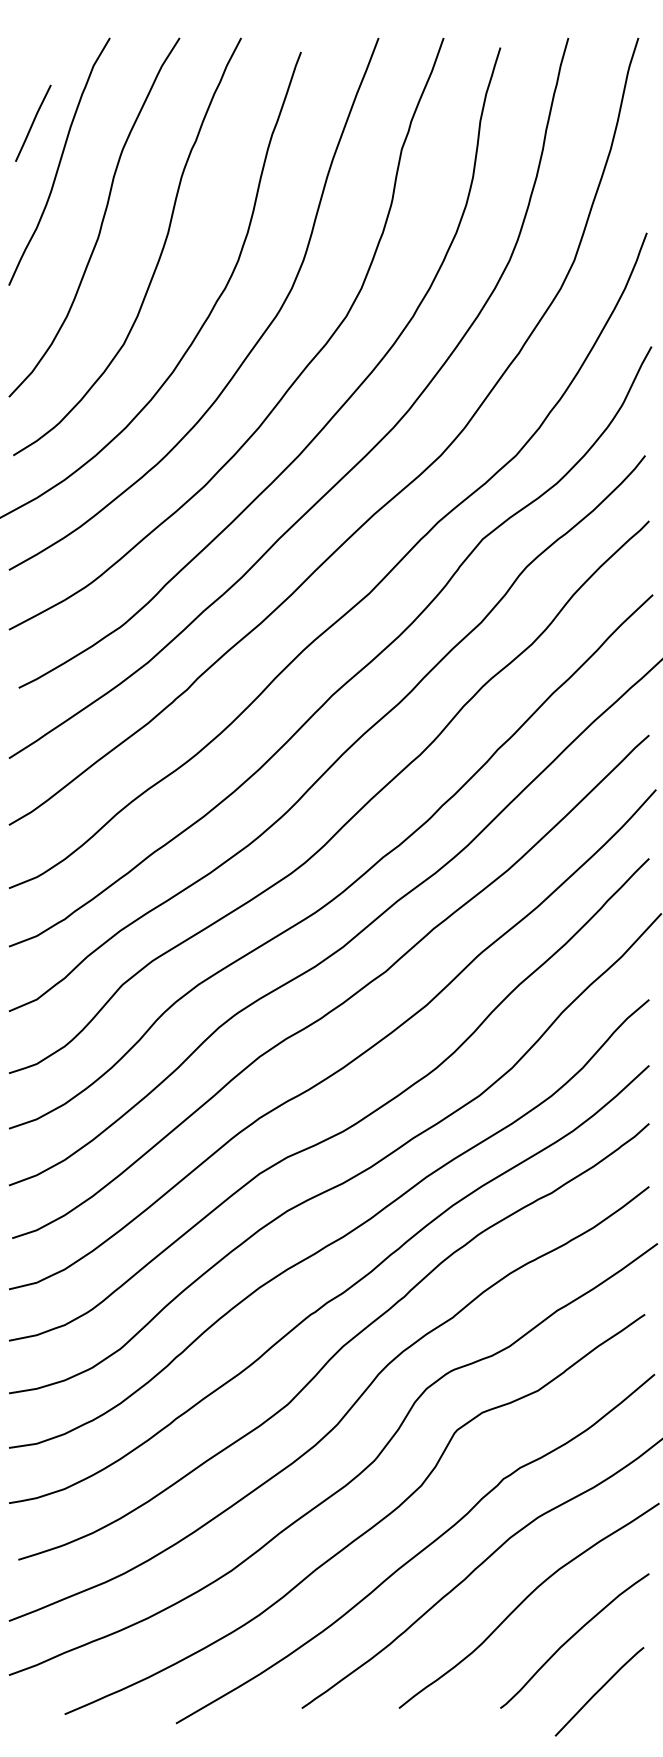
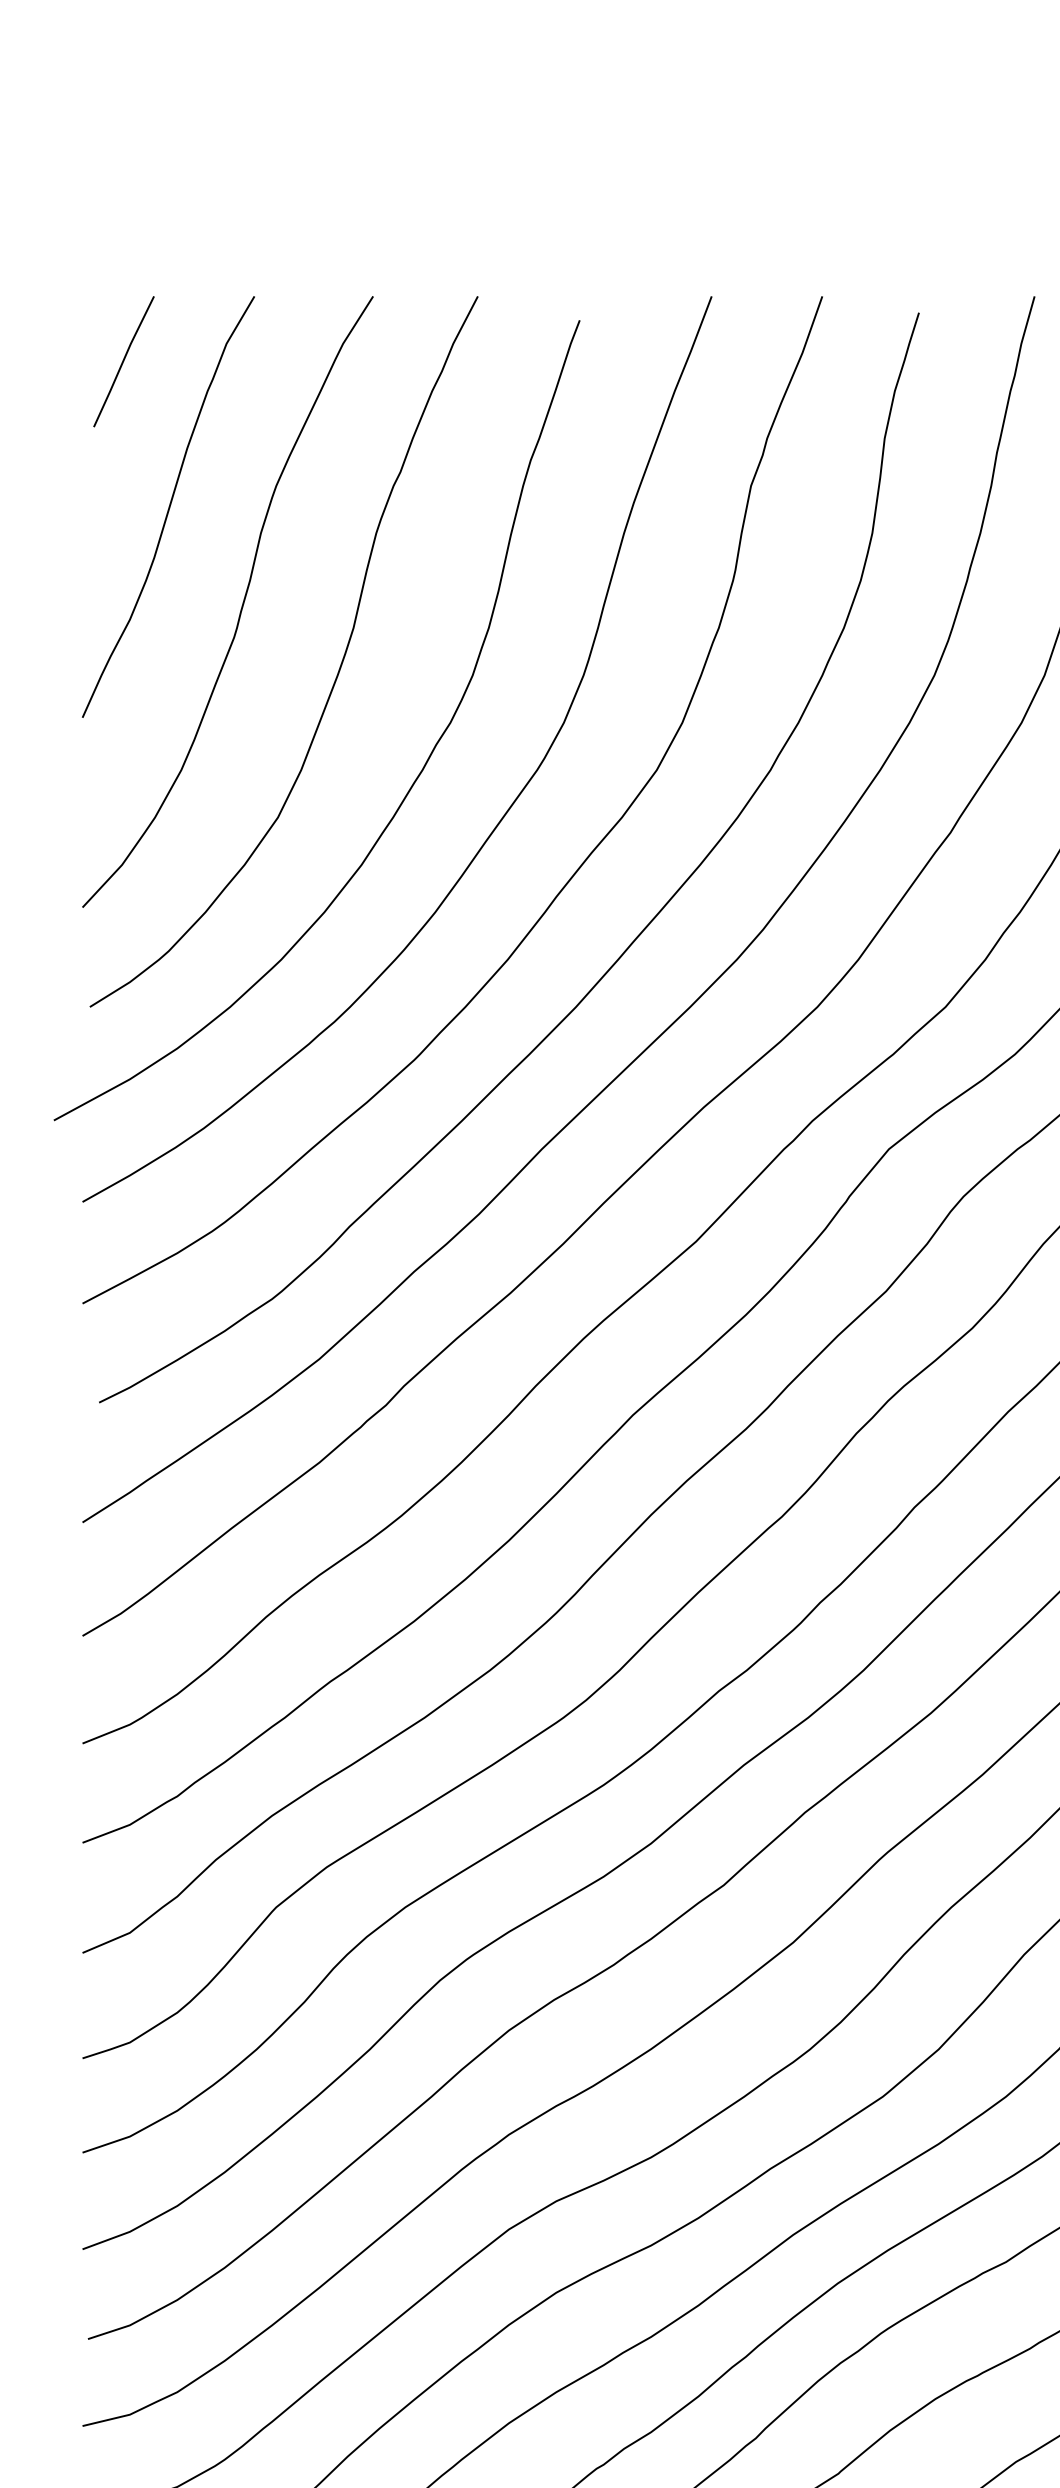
line: (33, 122) -> (124, 360), moved

